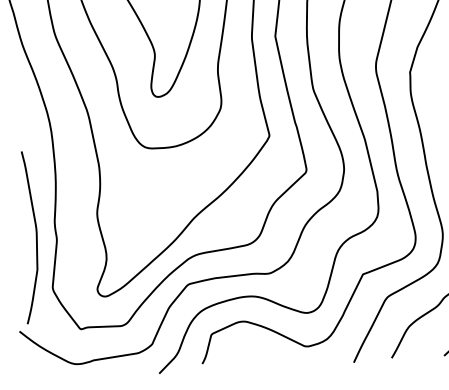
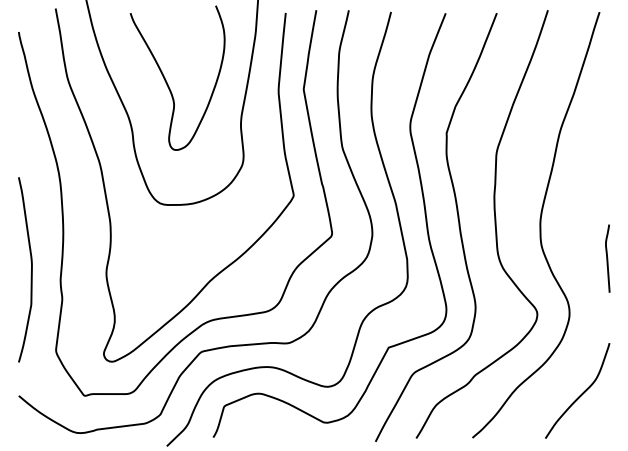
curve: (36, 237) -> (31, 269), moved

